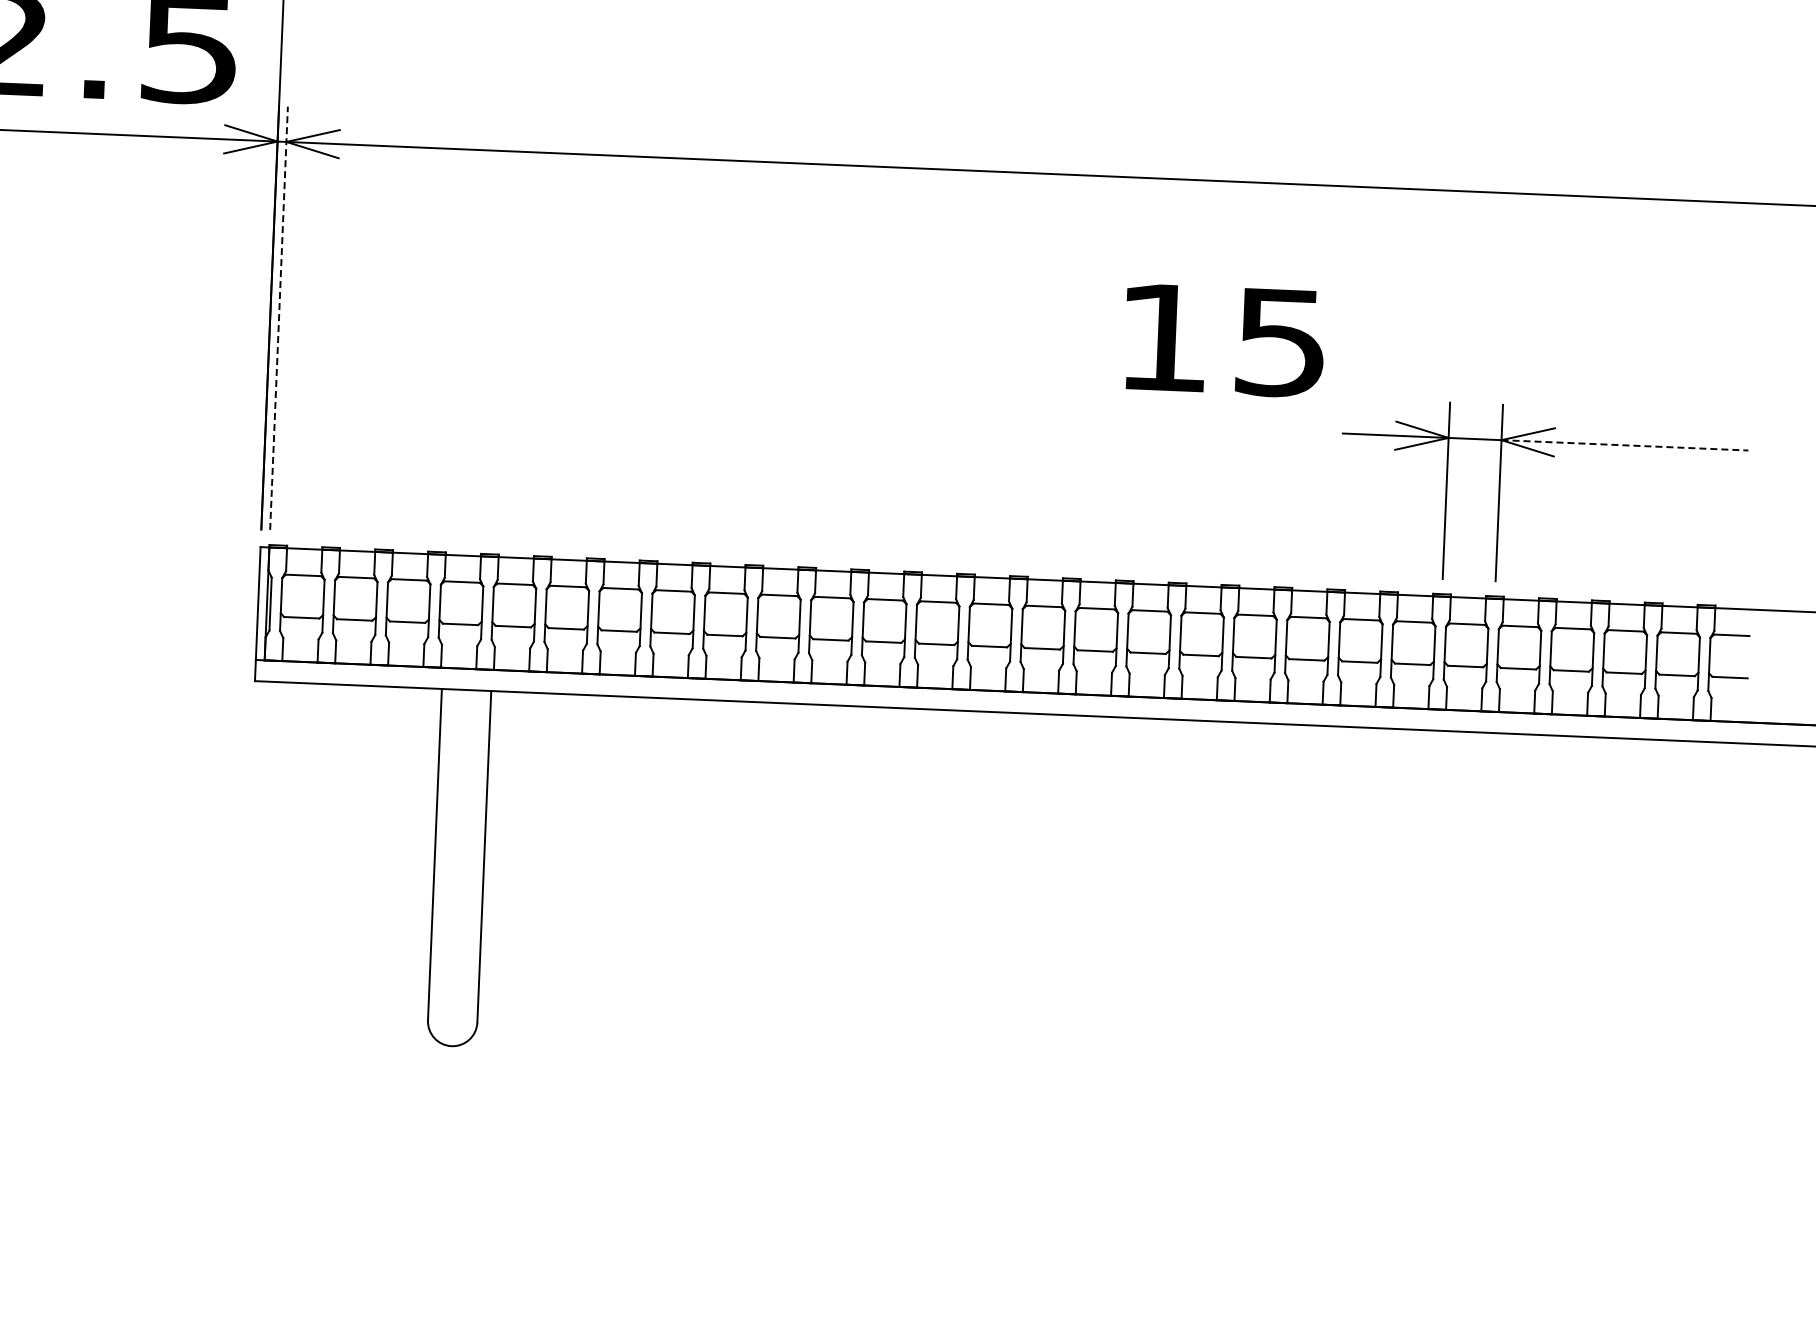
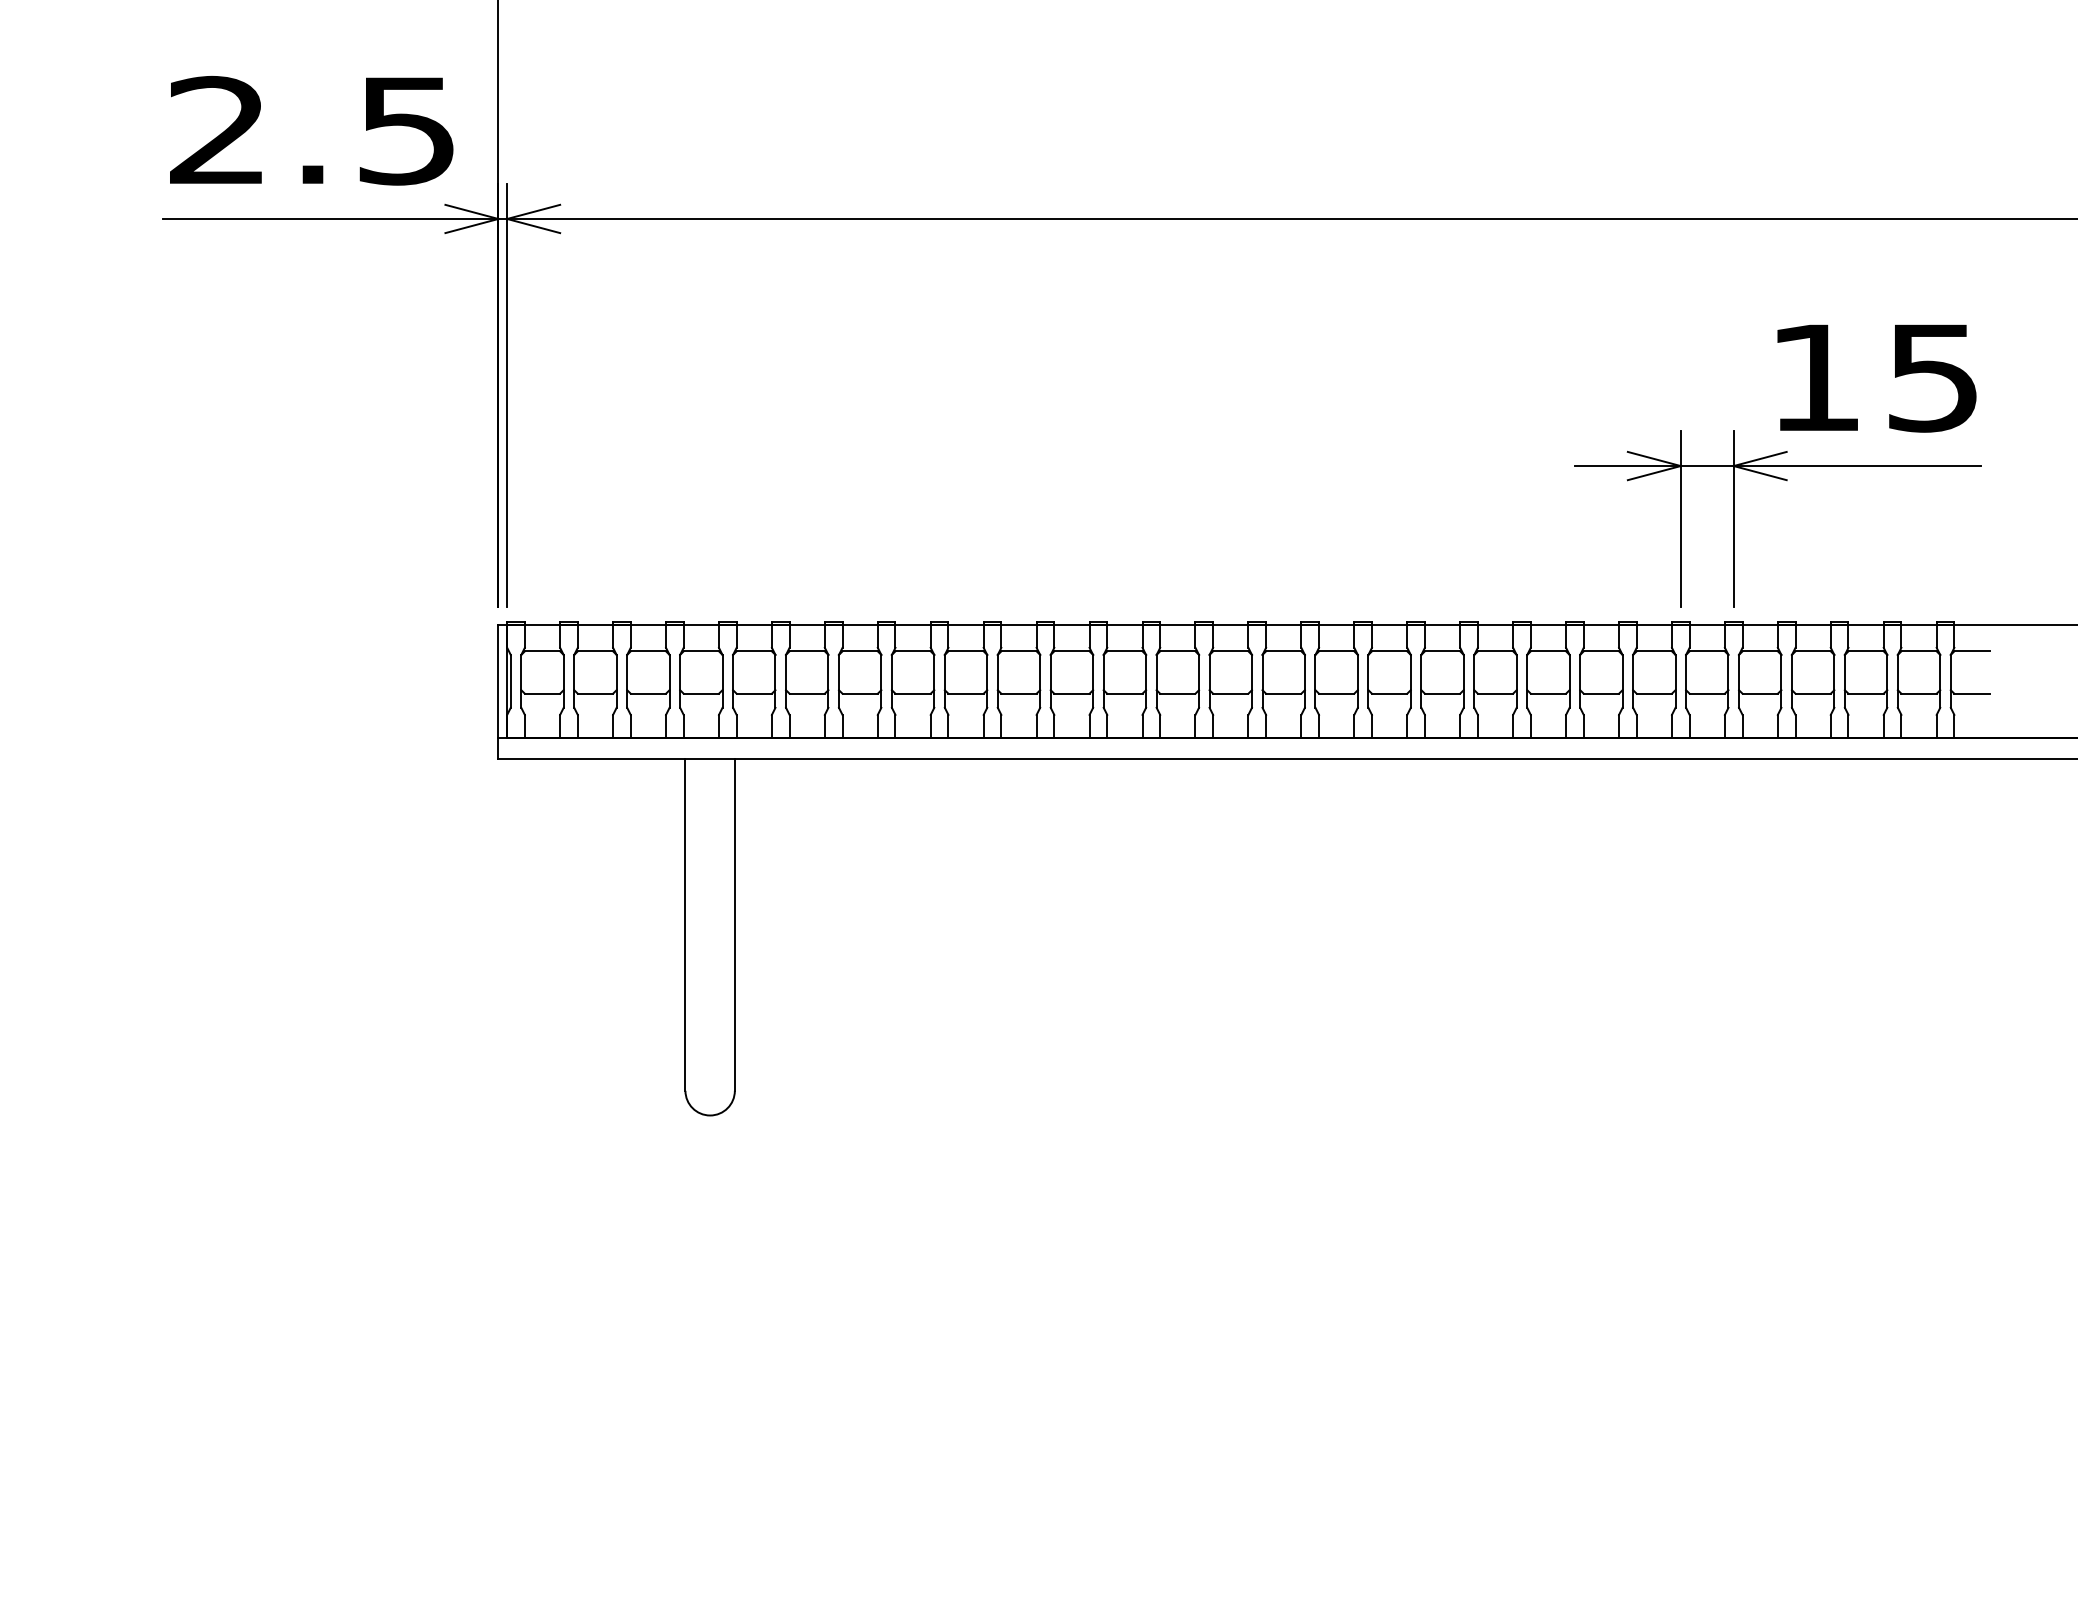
line: (279, 318) -> (507, 395), dashed -> solid
text: (1224, 340) -> (1876, 378), moved
line: (1625, 445) -> (1857, 466), dashed -> solid

